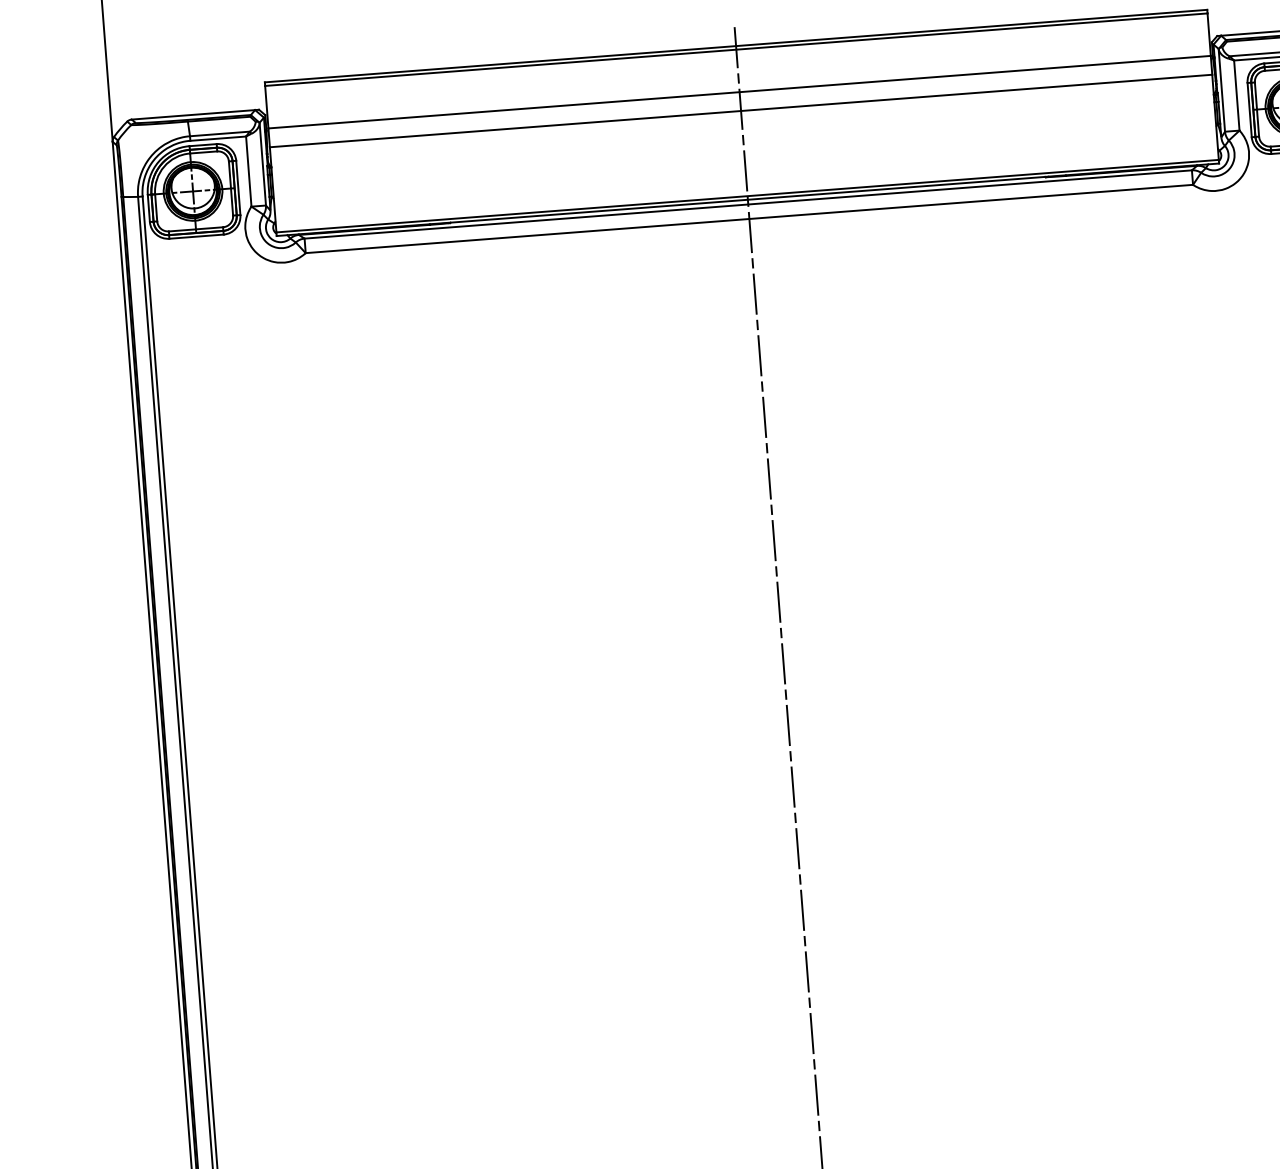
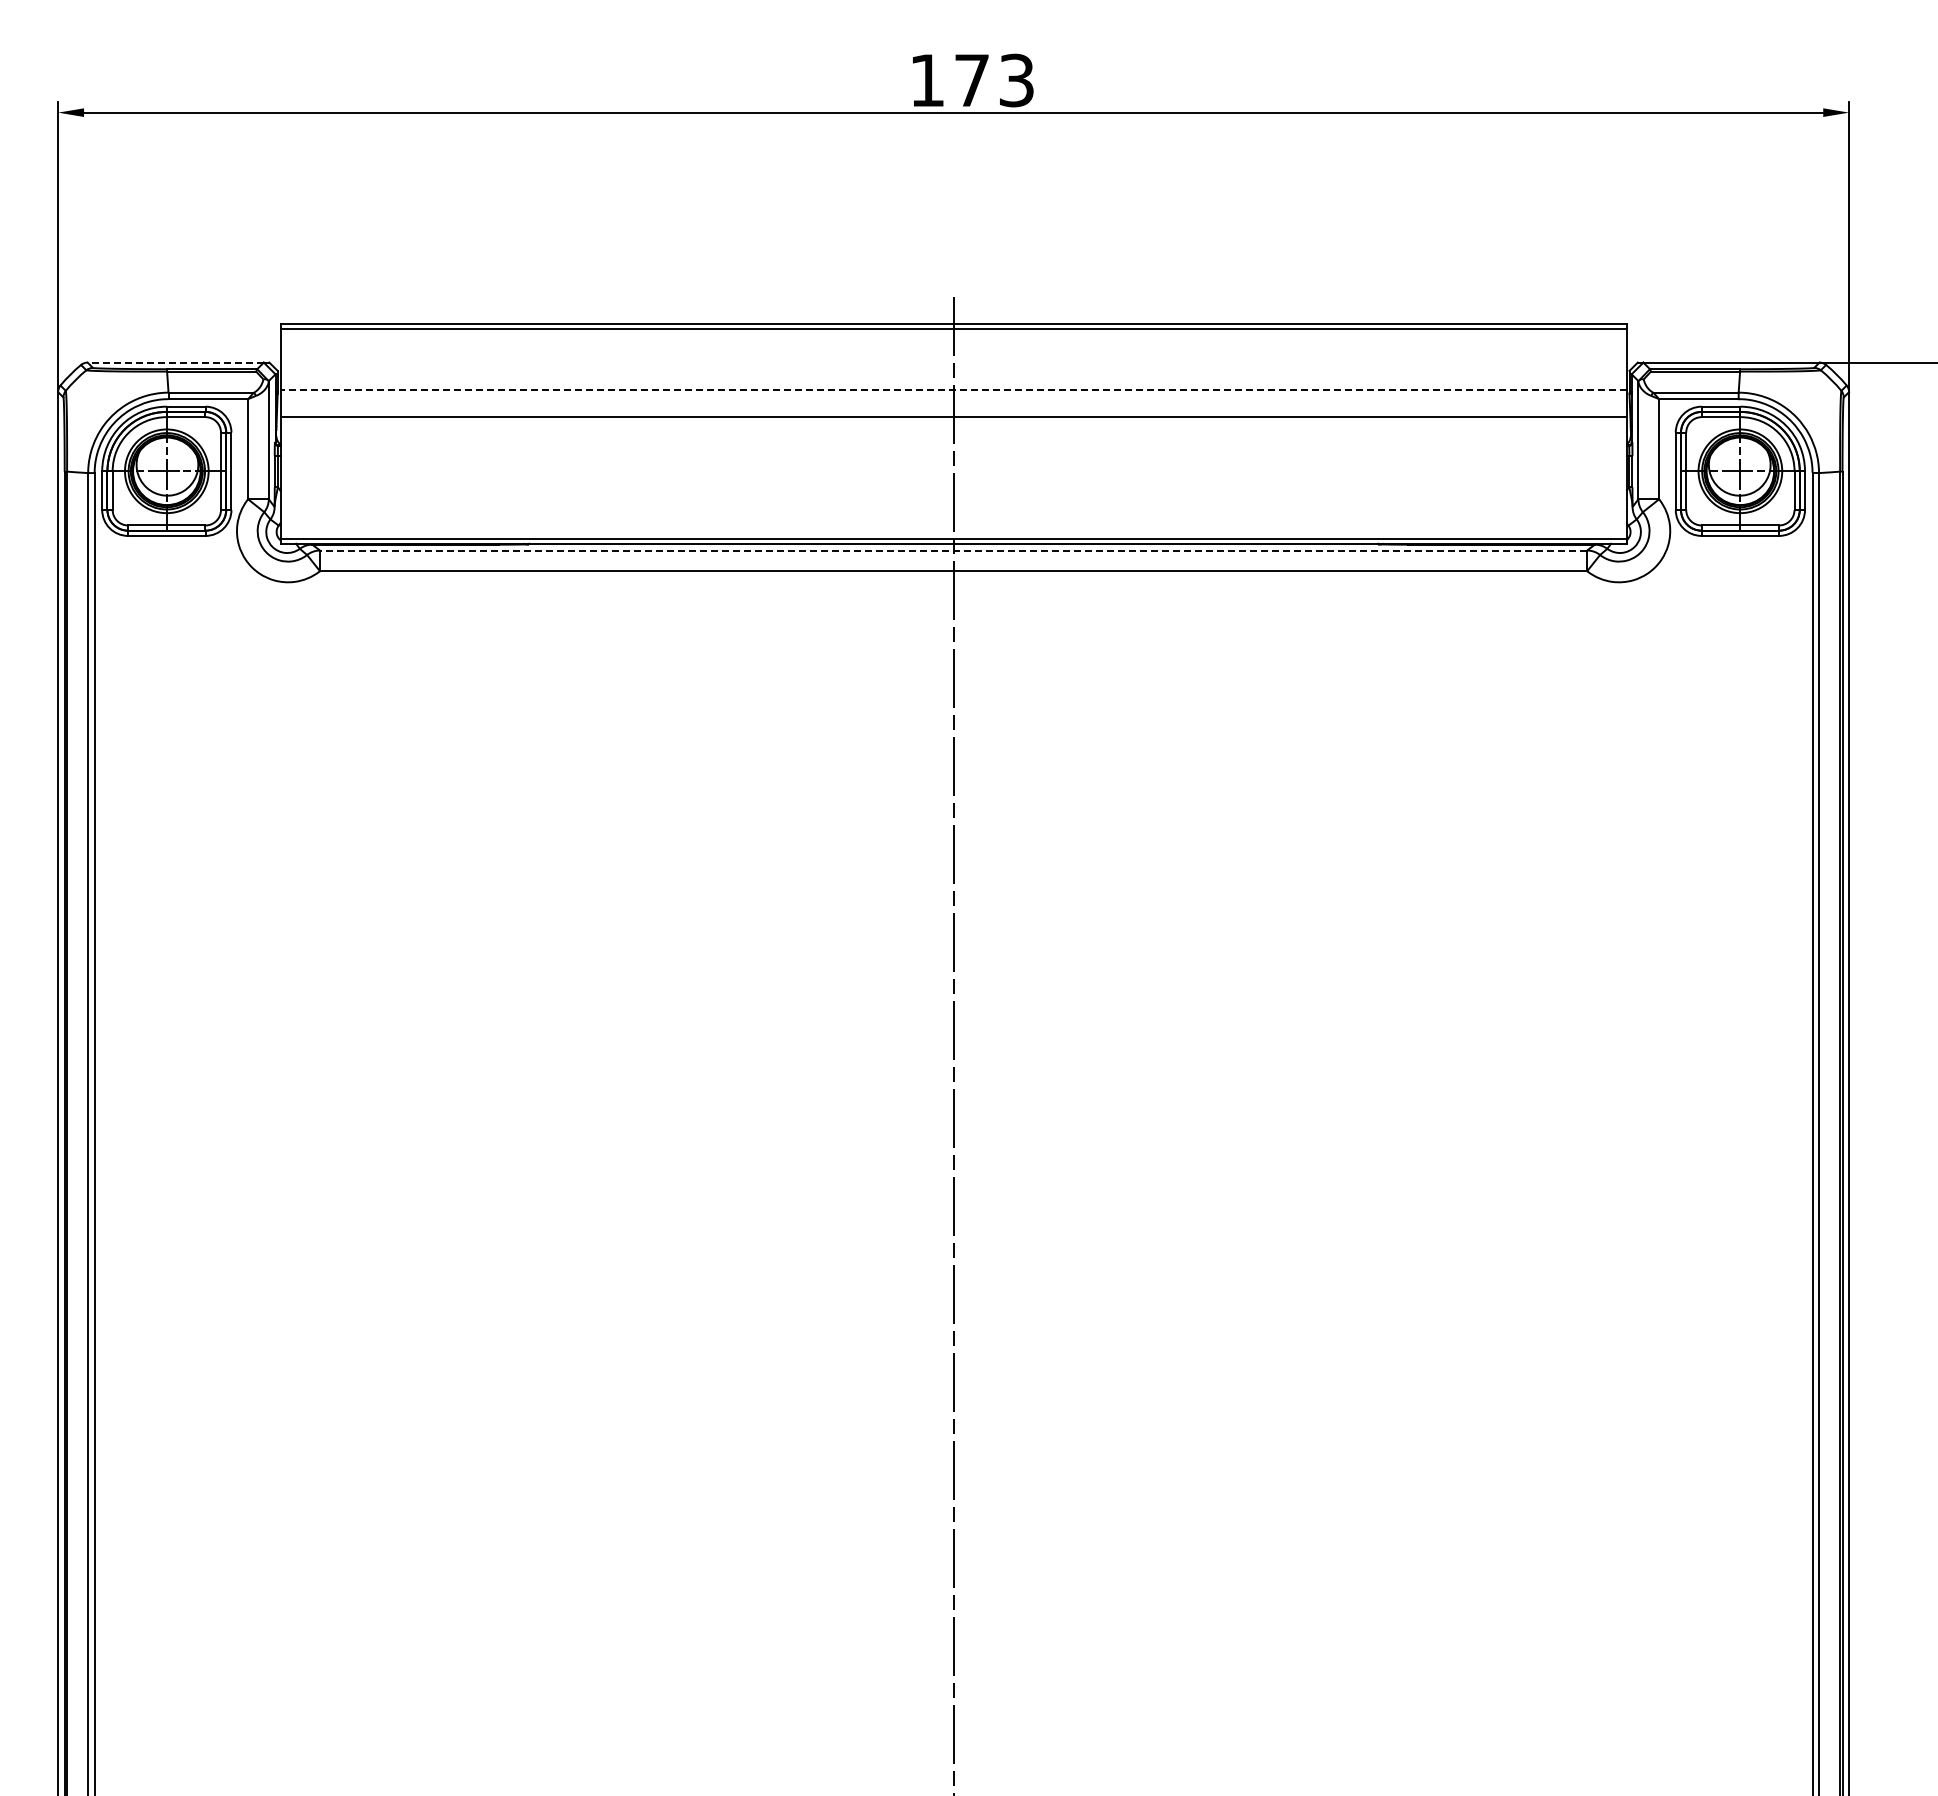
line: (739, 92) -> (953, 390), solid -> dashed
line: (193, 114) -> (175, 362), solid -> dashed
line: (748, 204) -> (953, 550), solid -> dashed

